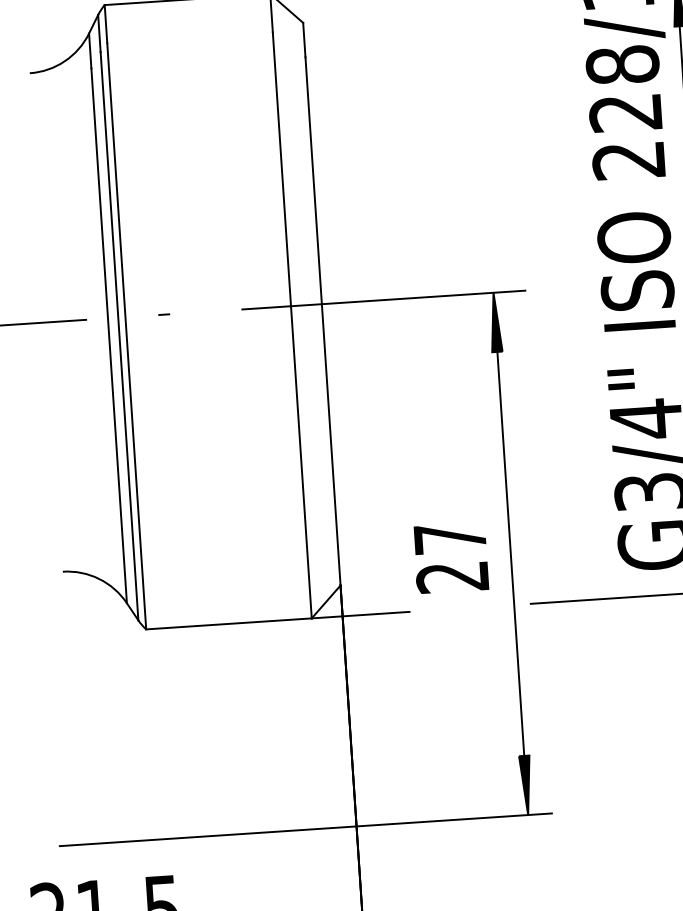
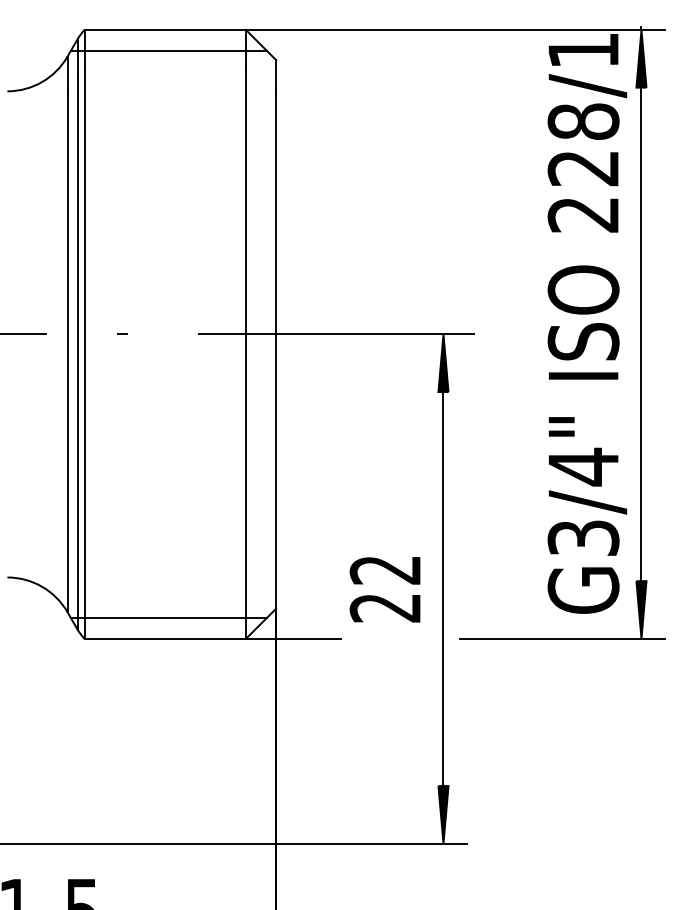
line: (192, 20) -> (168, 50), added
text: (449, 538) -> (384, 570), 27 -> 22
line: (230, 602) -> (168, 618), added

